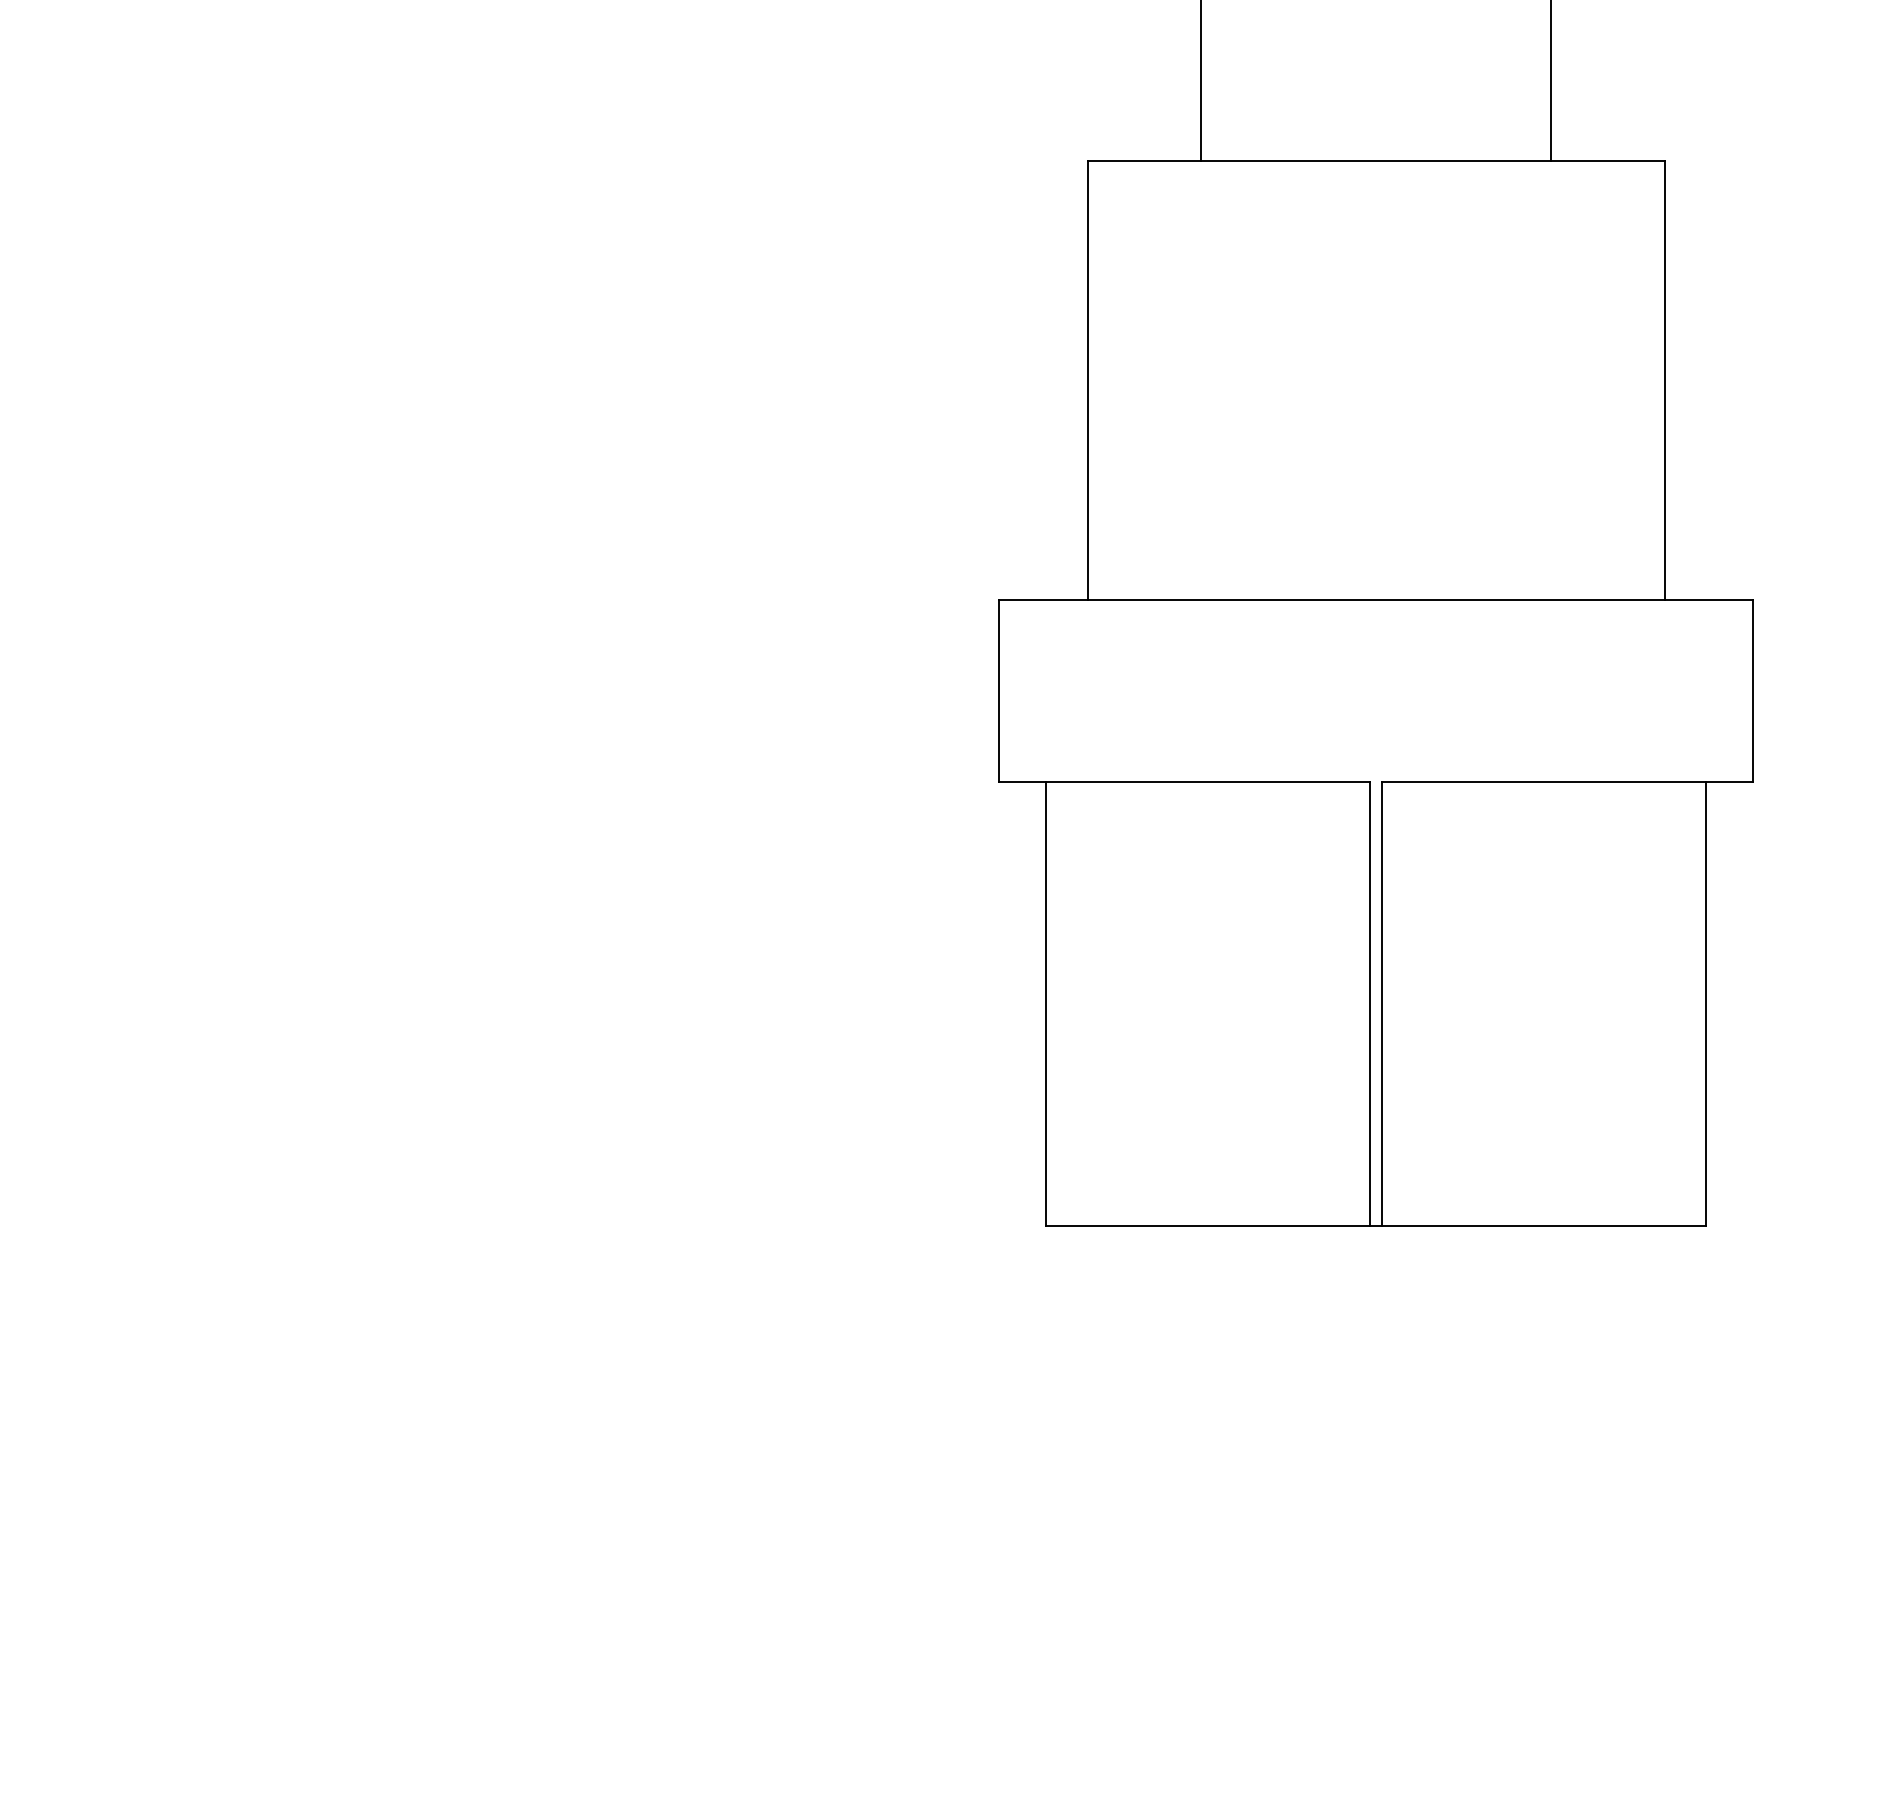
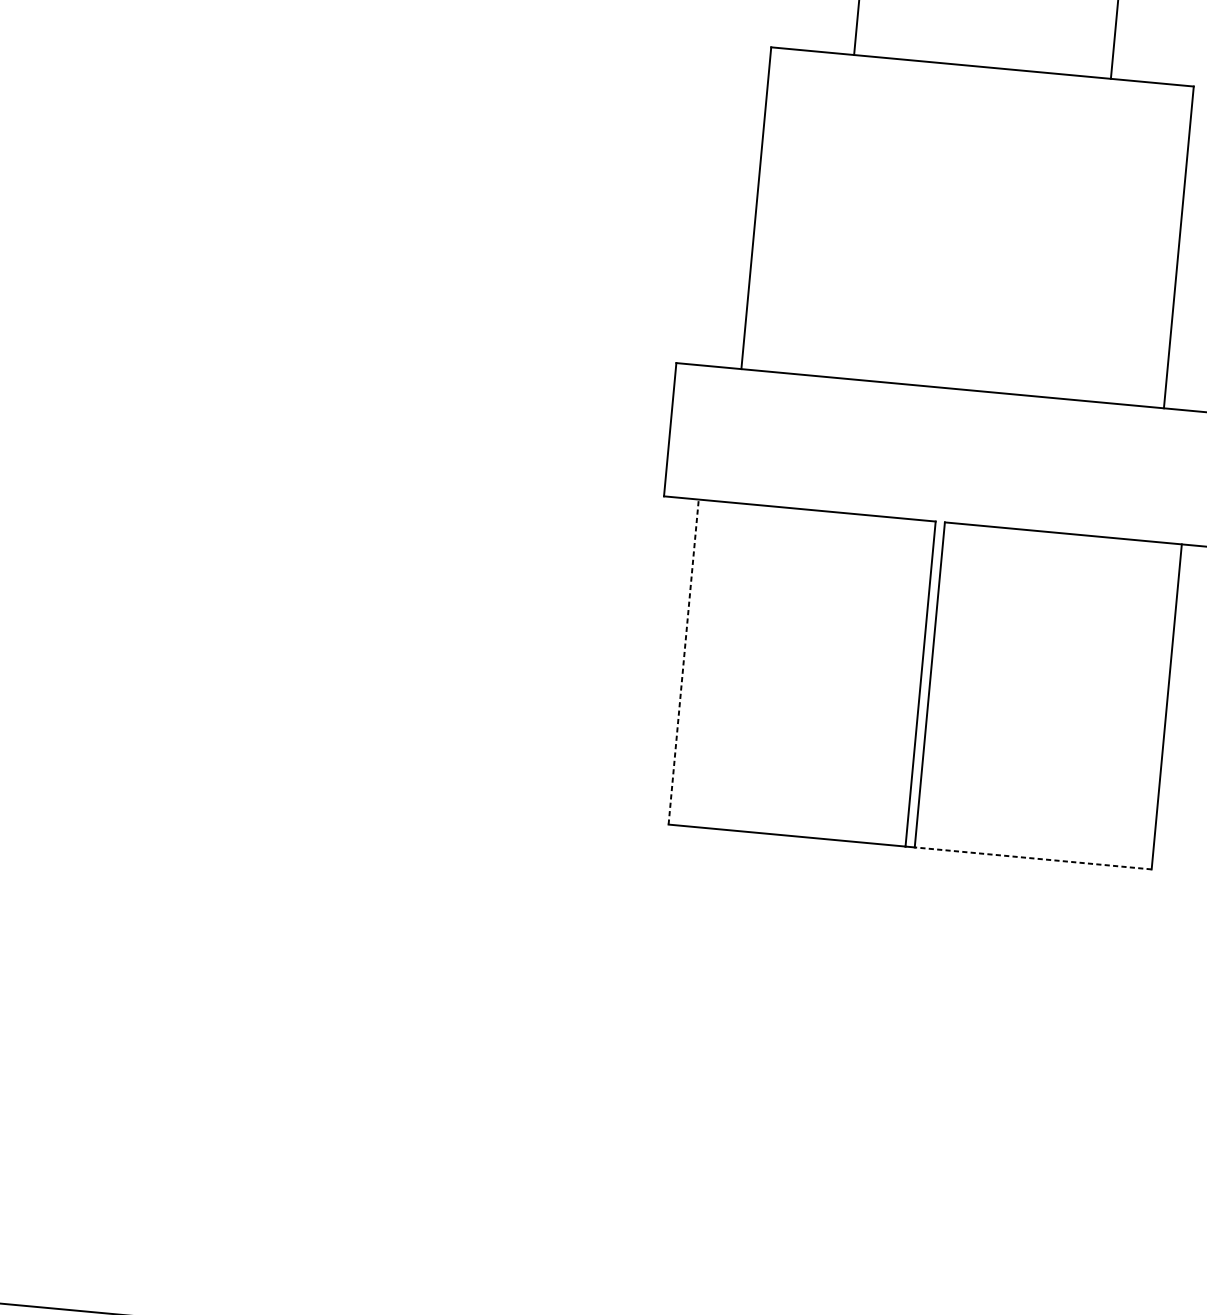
line: (1046, 1003) -> (683, 661), solid -> dashed
line: (1544, 1225) -> (1033, 858), solid -> dashed

